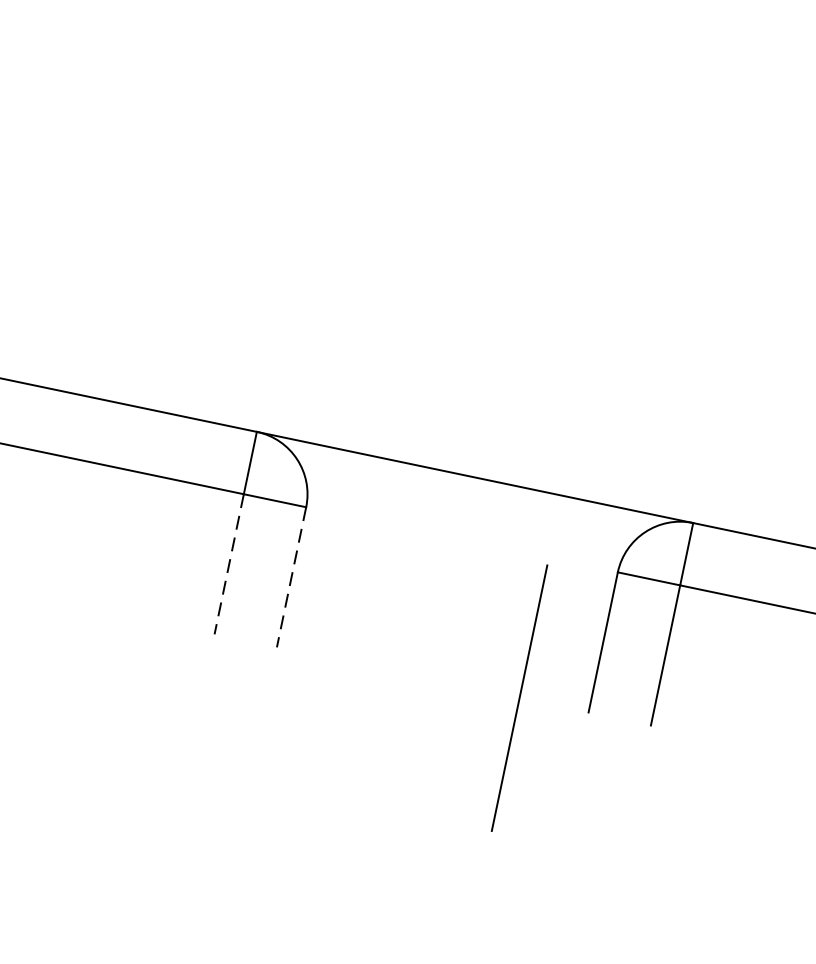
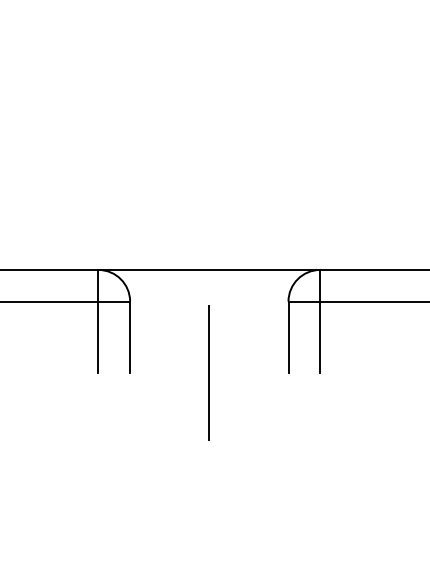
line: (229, 564) -> (98, 337), dashed -> solid
line: (292, 577) -> (130, 337), dashed -> solid
line: (517, 697) -> (208, 372), moved

